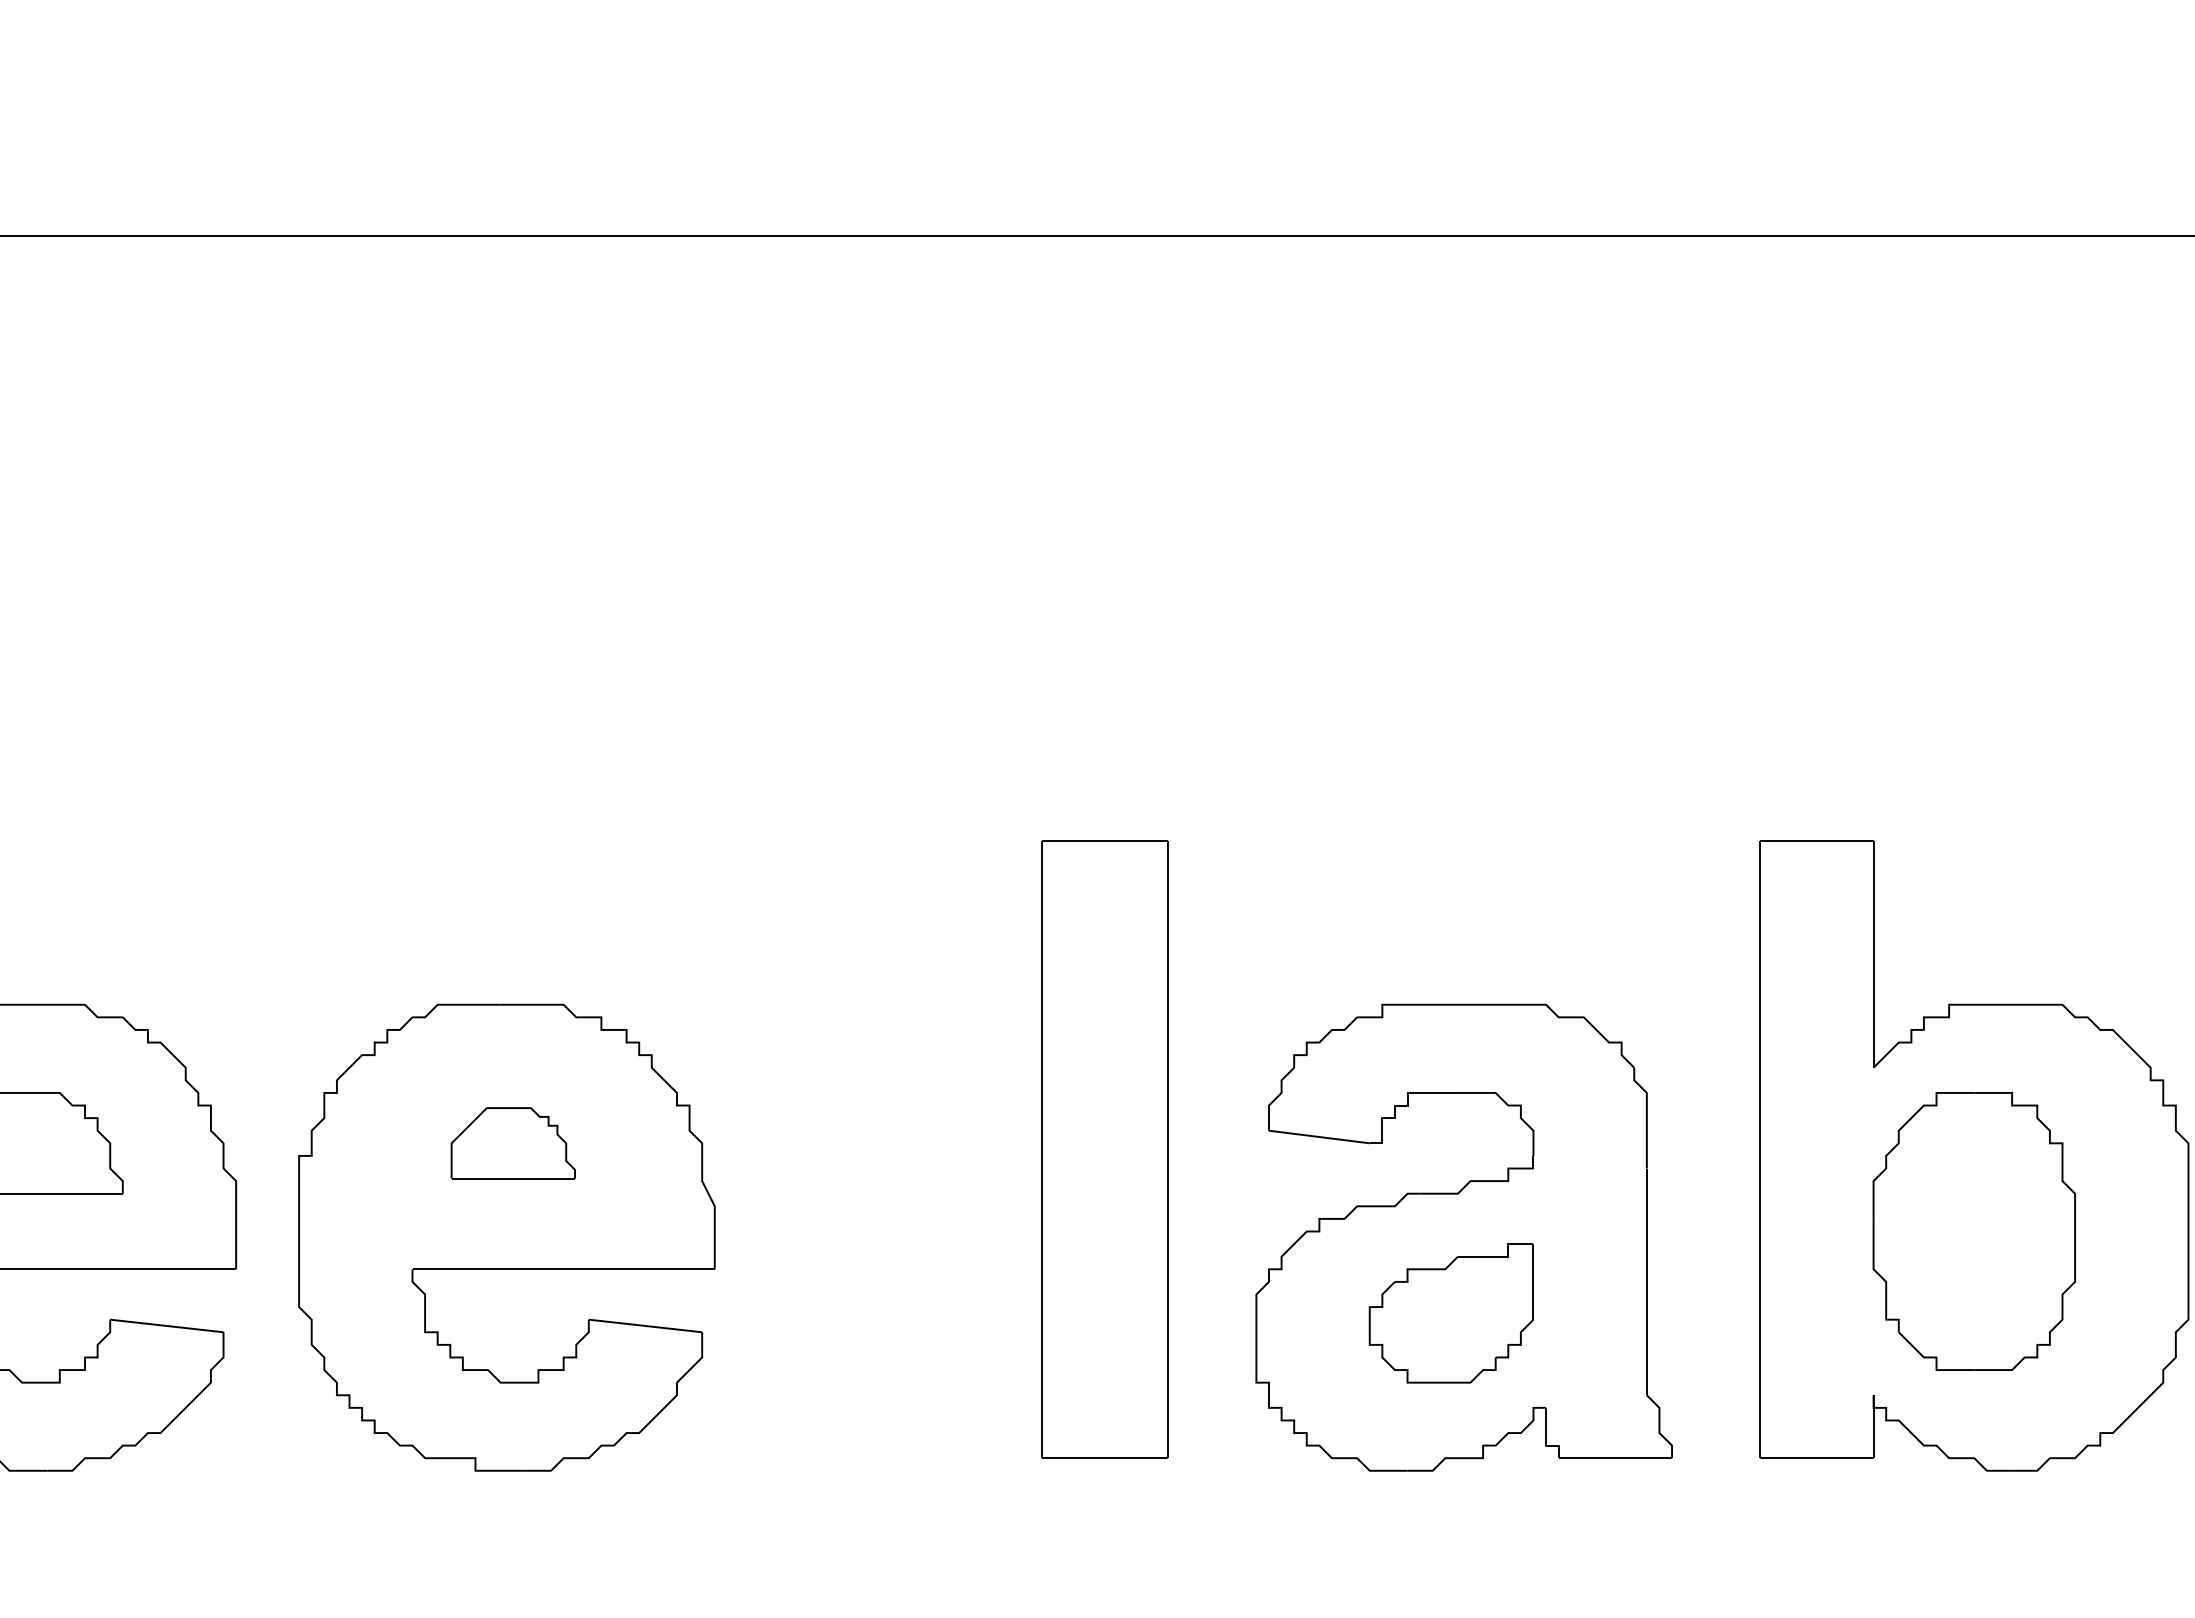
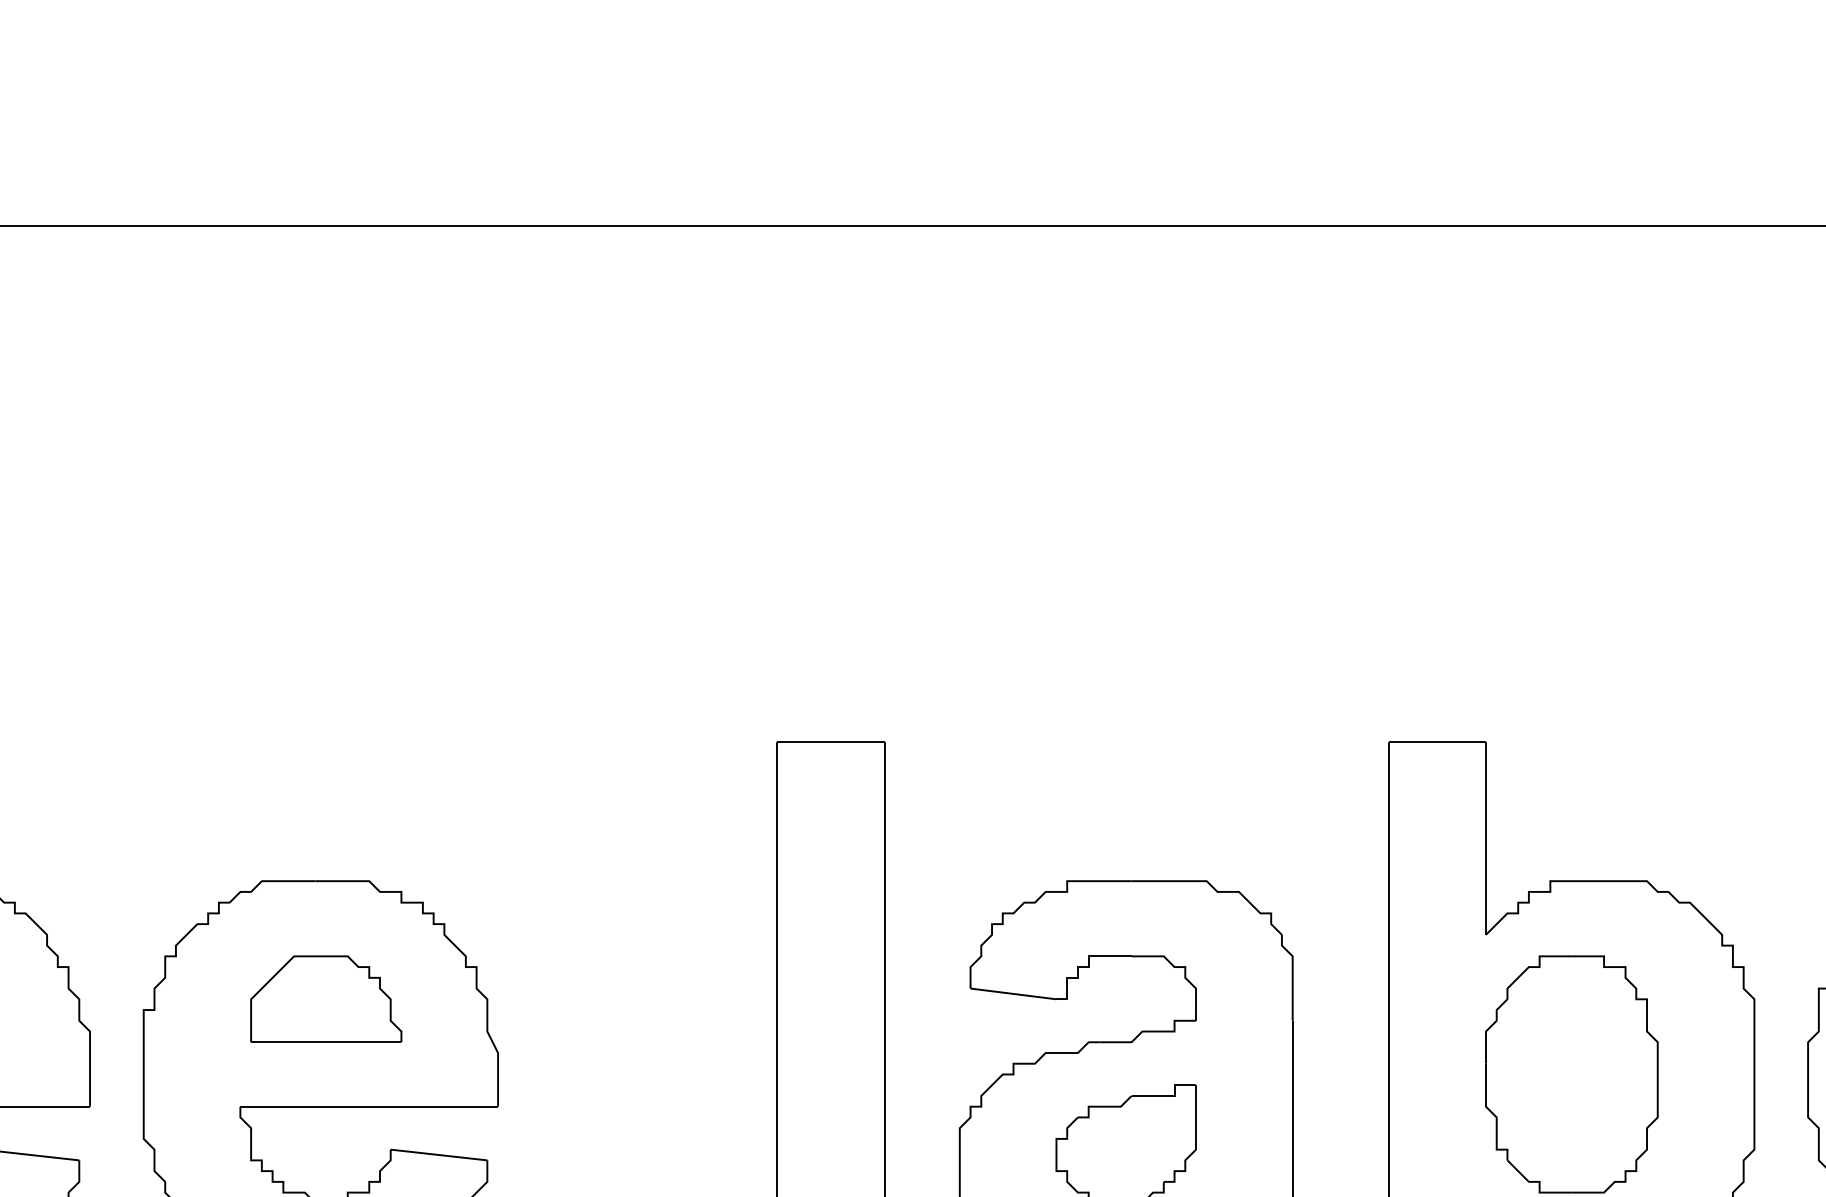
part: (513, 1143) -> (326, 999), size x1.43

